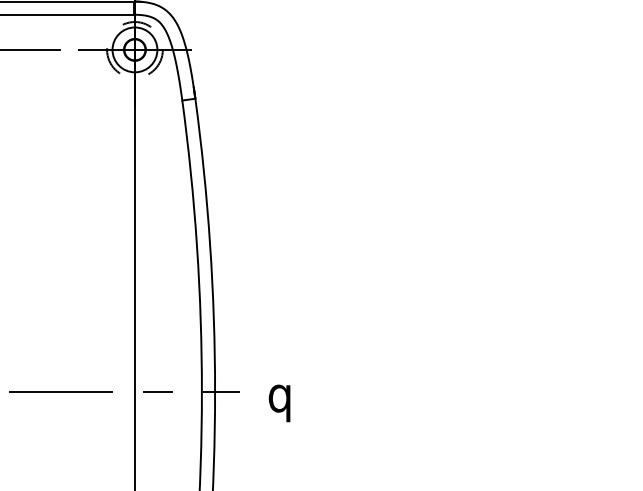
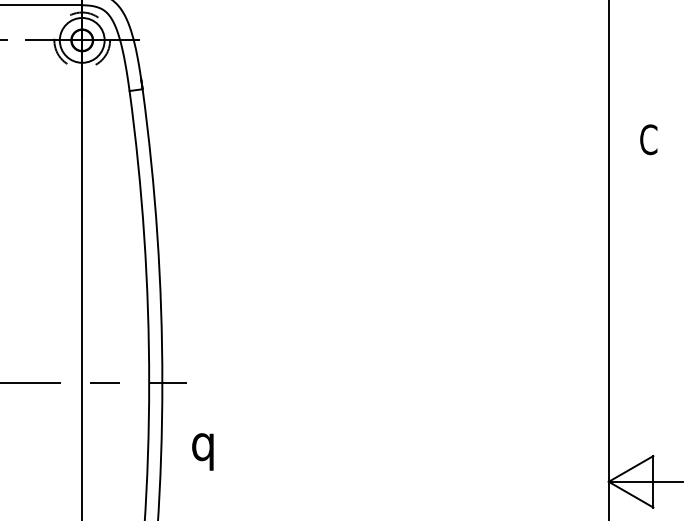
text: (279, 403) -> (202, 451), moved

